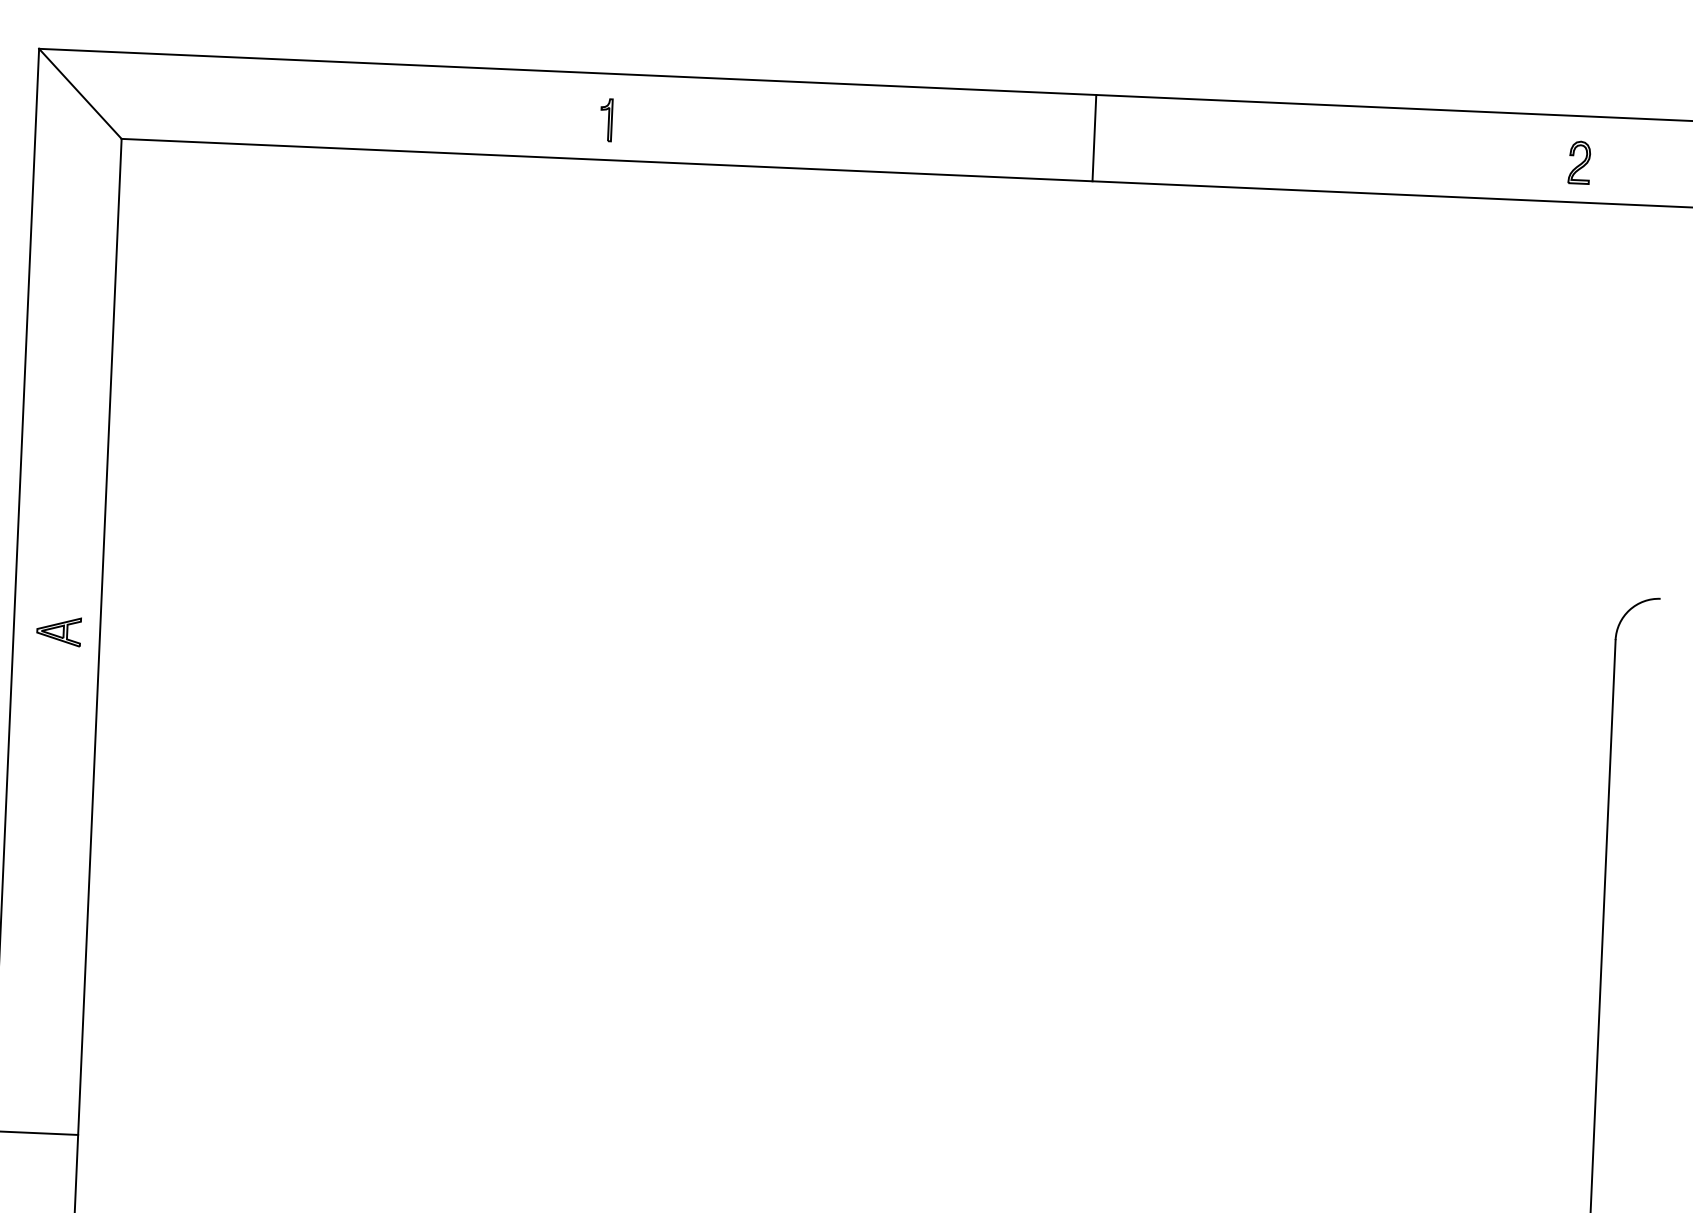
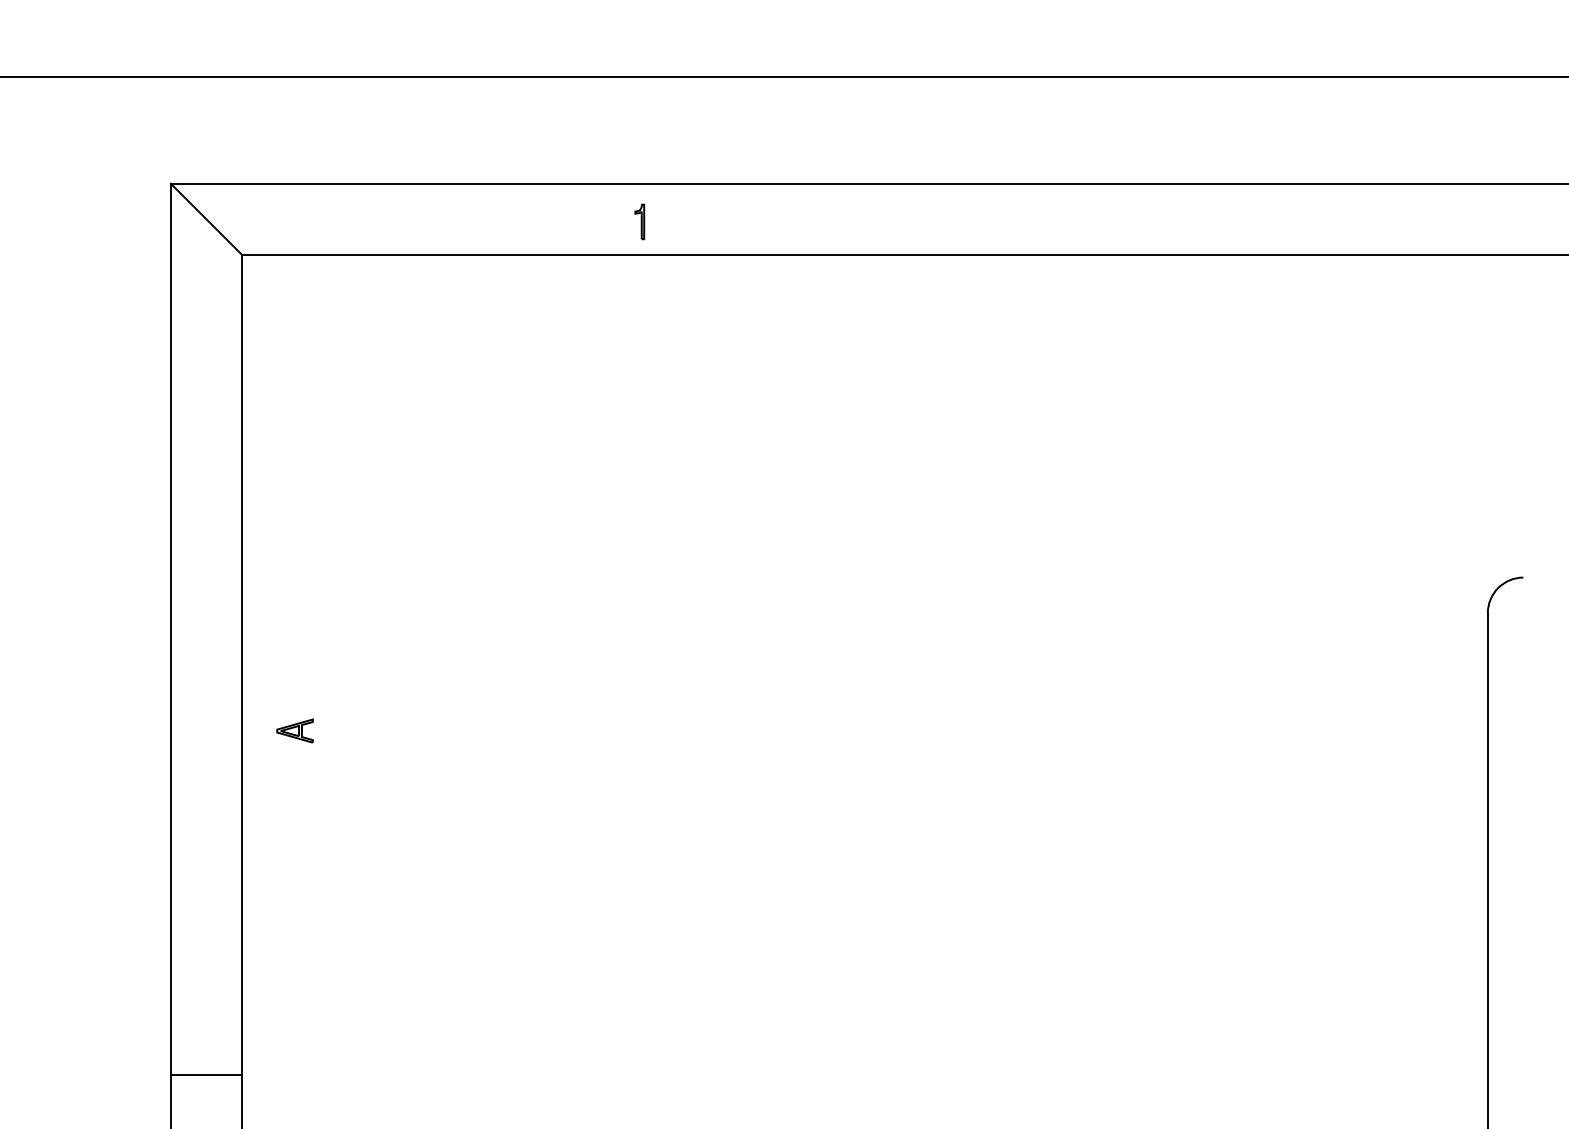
line: (1094, 137) -> (1041, 218), removed
part: (1578, 162) -> (1440, 221), removed
part: (58, 630) -> (294, 730), moved

